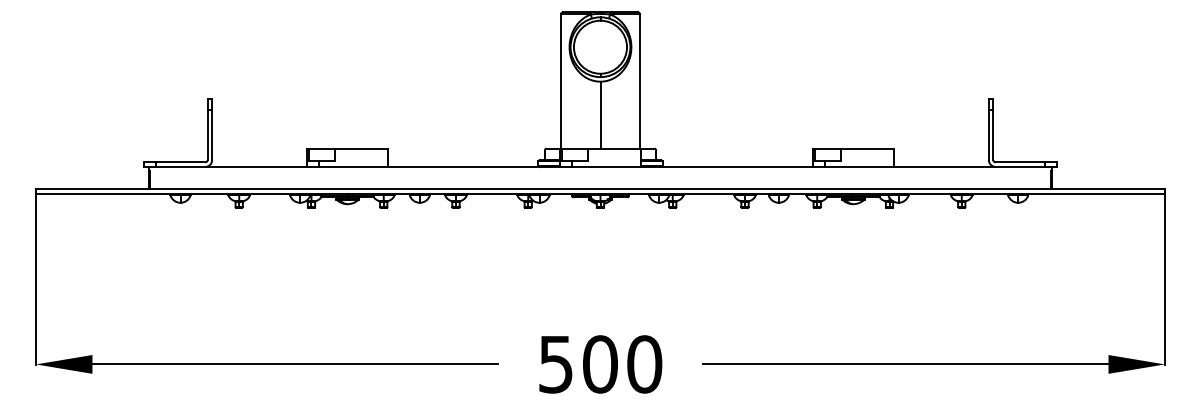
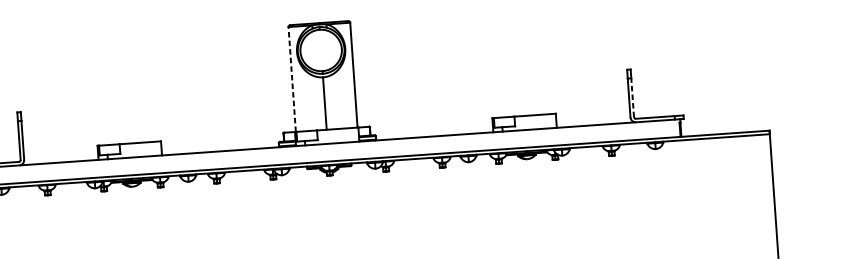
line: (560, 81) -> (291, 79), solid -> dashed
line: (993, 135) -> (632, 97), solid -> dashed

